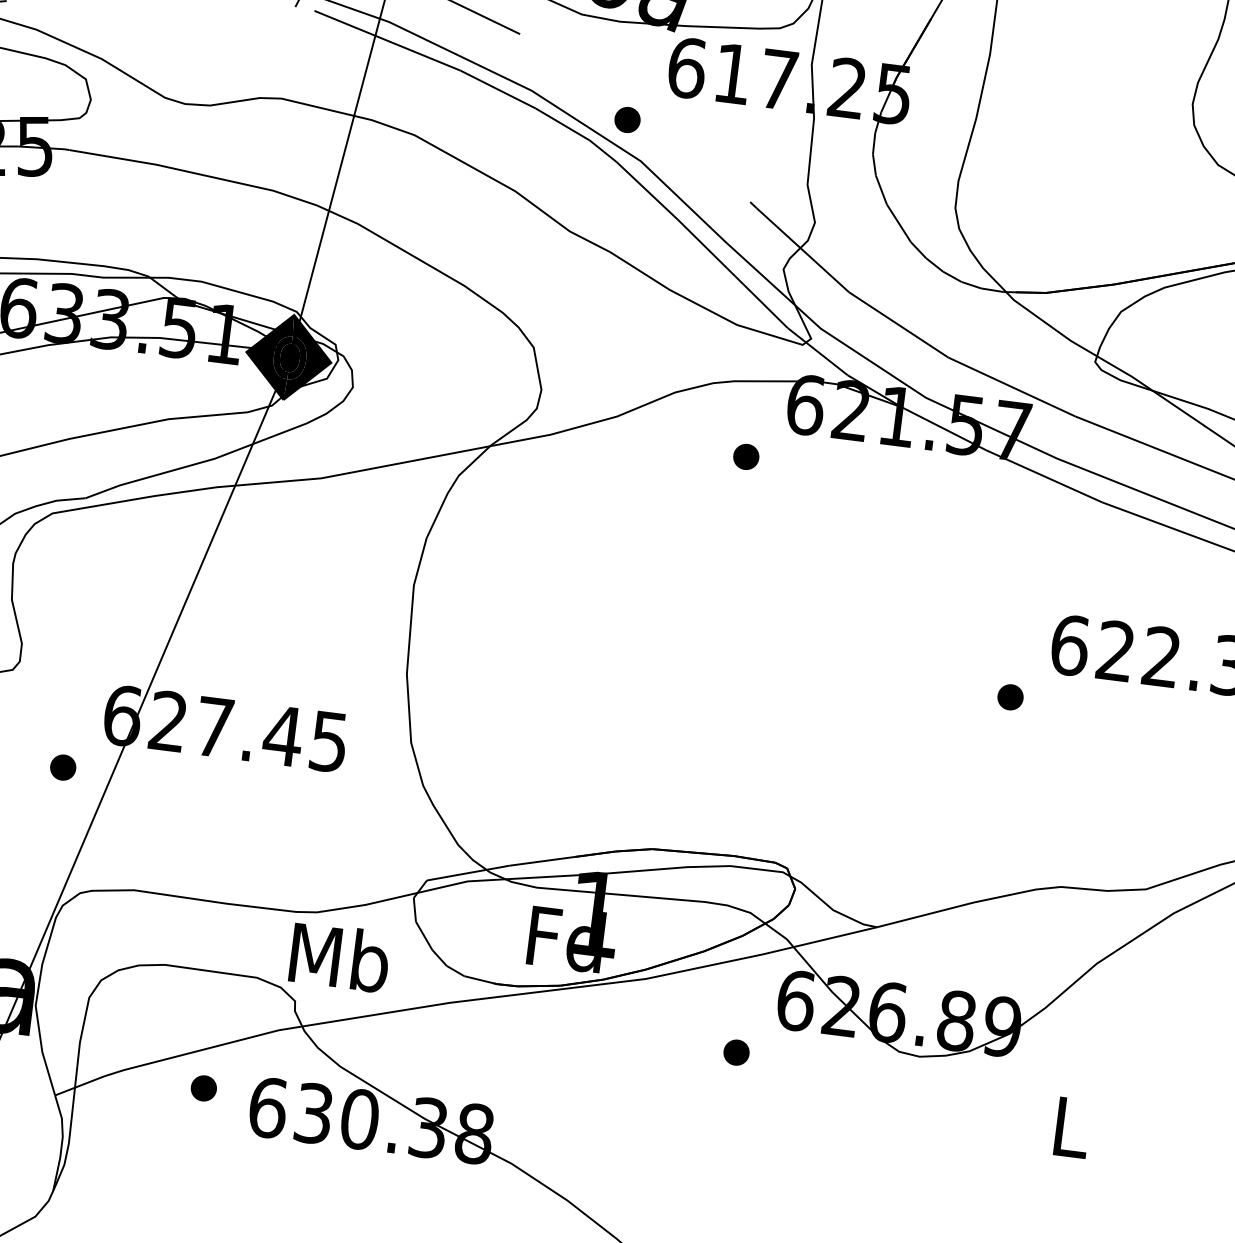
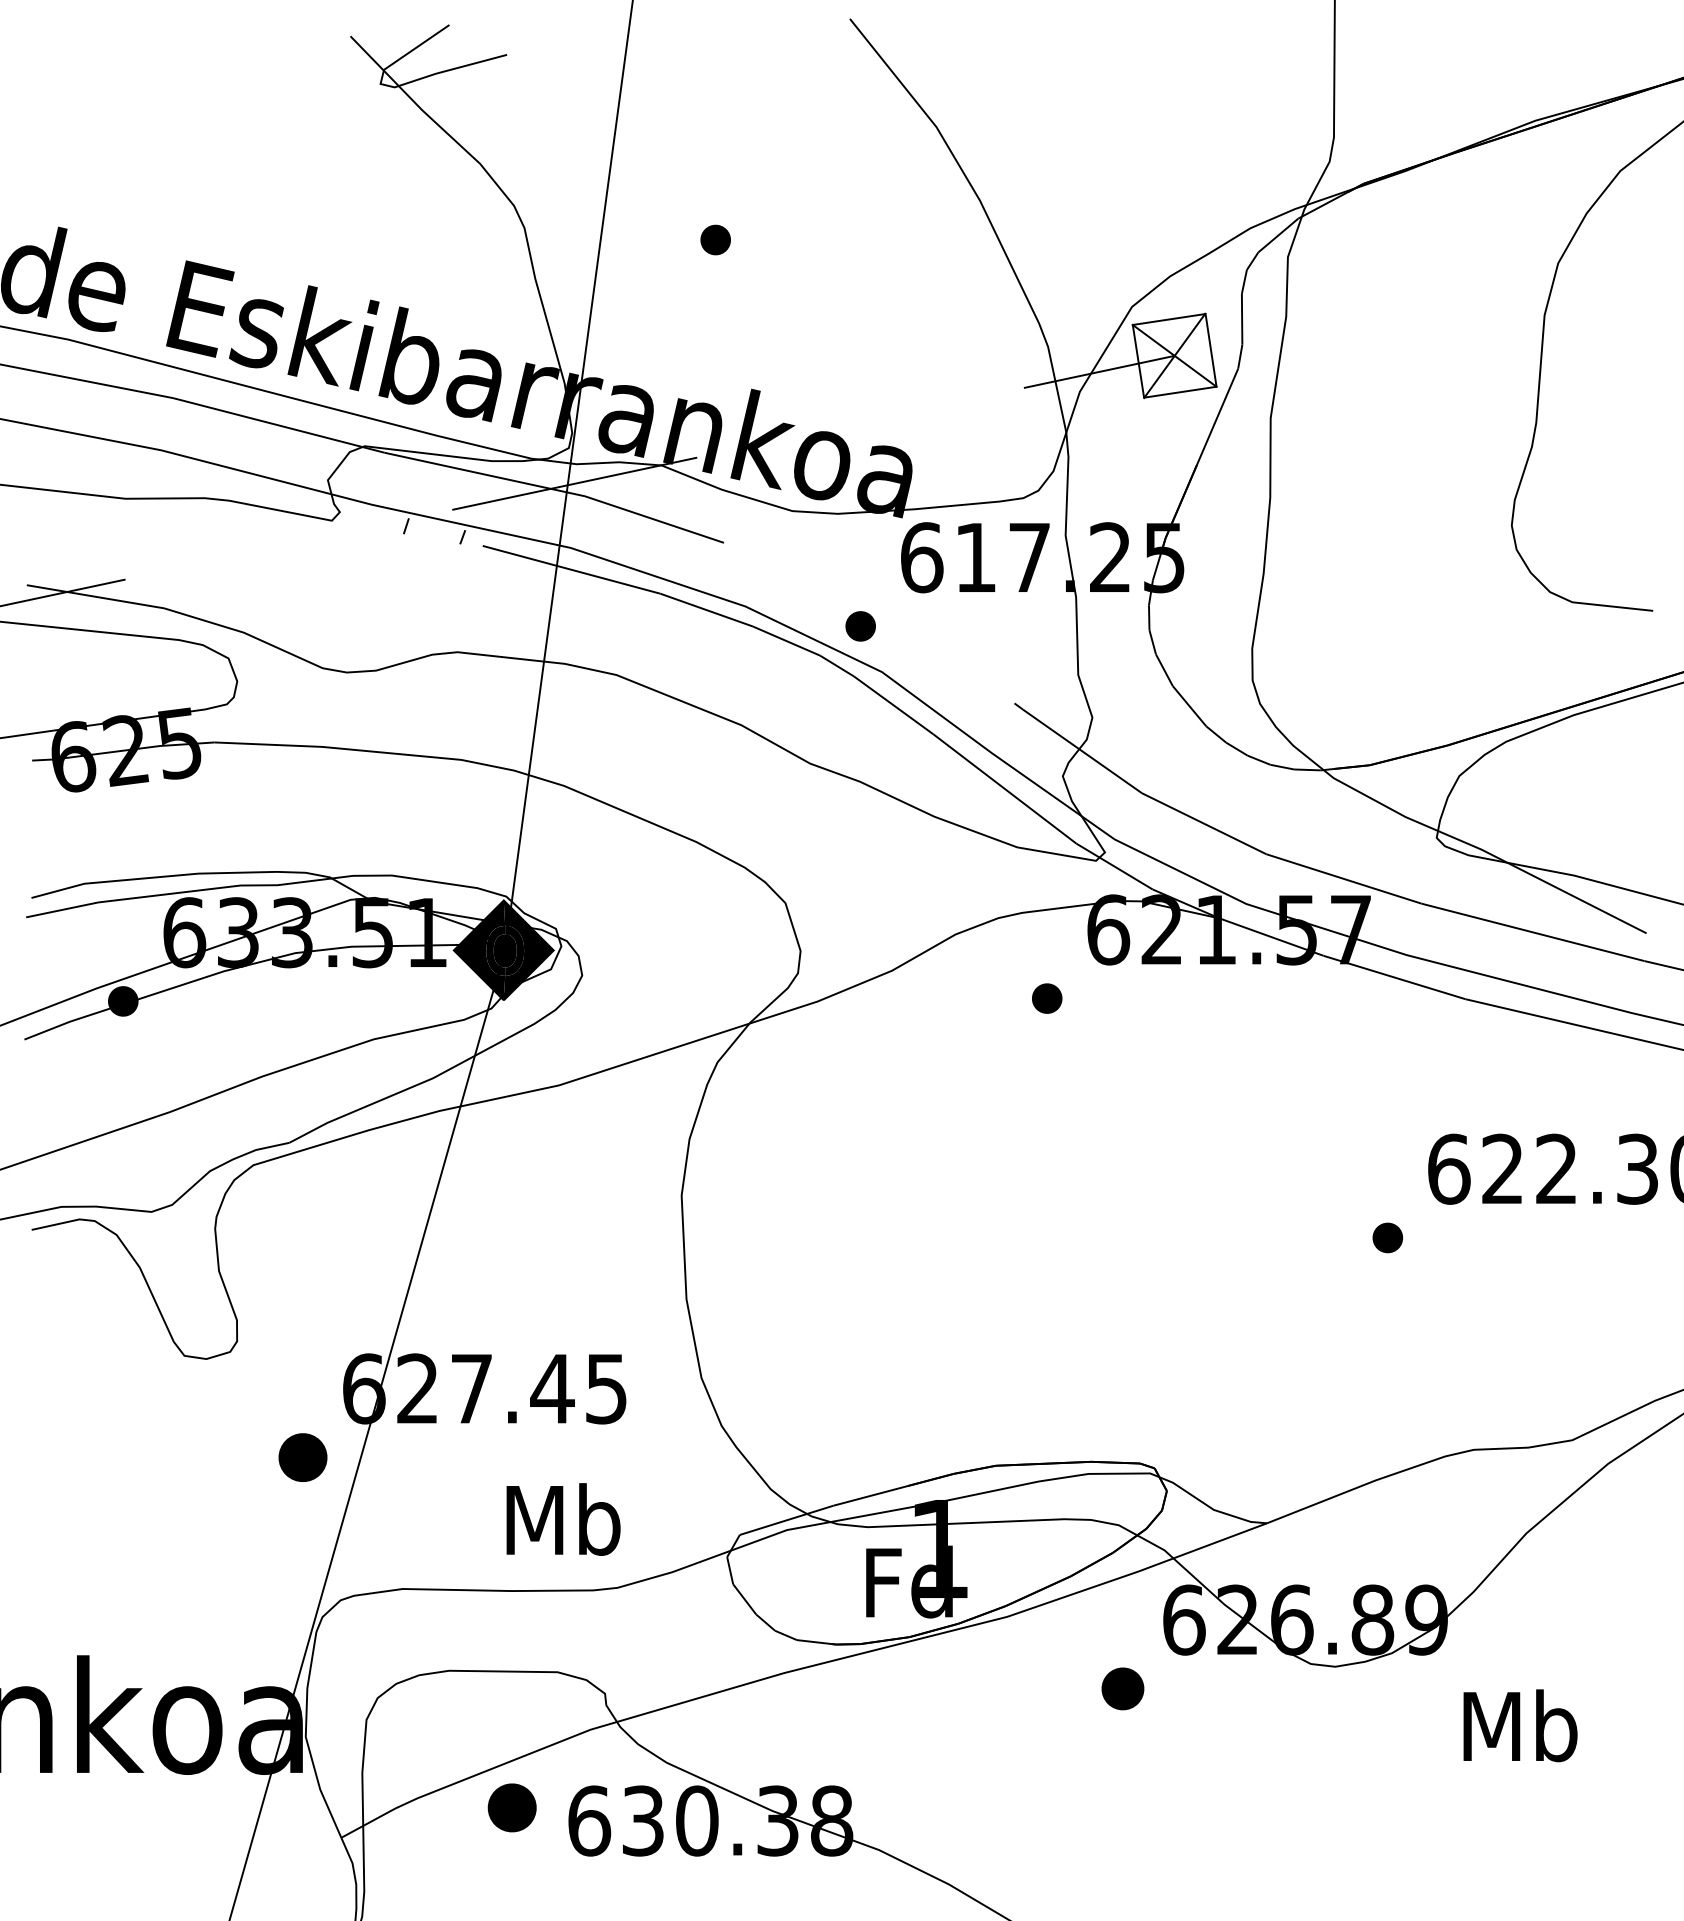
part: (62, 767) -> (302, 1457), size x1.6
text: (339, 957) -> (563, 1519), moved
part: (736, 1052) -> (1122, 1688), size x1.4
part: (204, 1088) -> (512, 1807), size x1.6
text: (1071, 1126) -> (1520, 1725), L -> Mb

